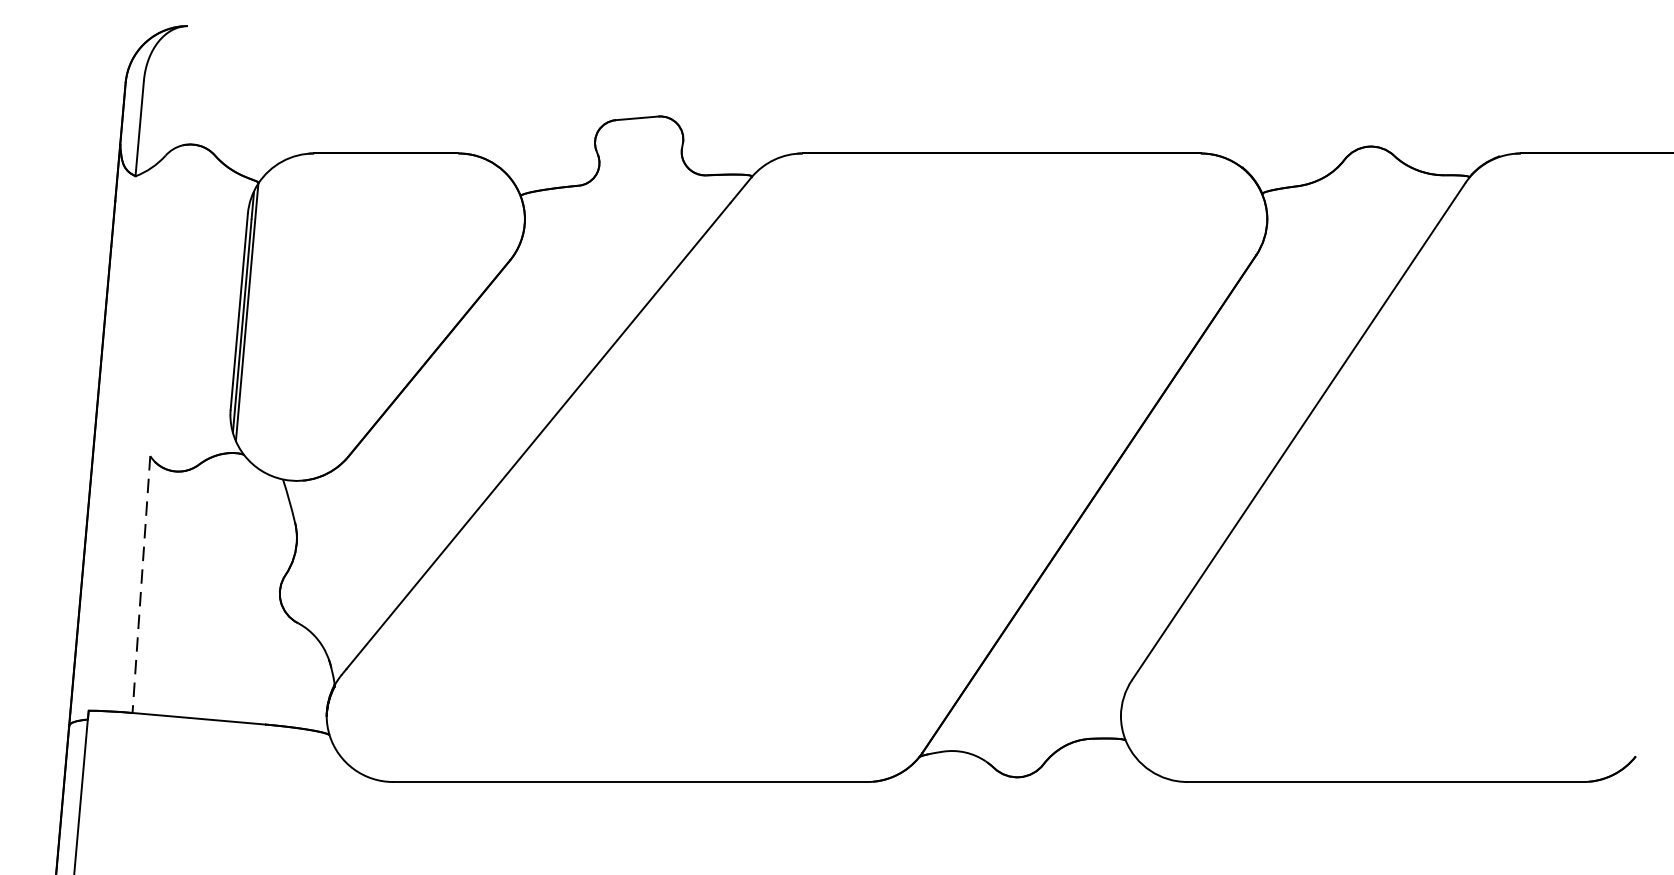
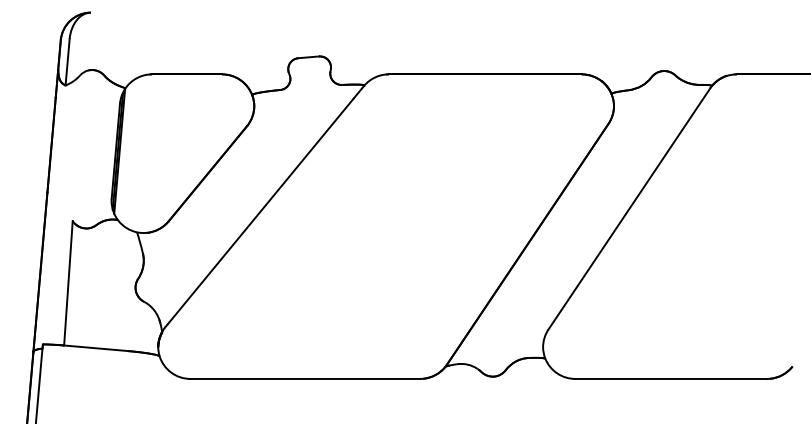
line: (141, 585) -> (68, 283), dashed -> solid

